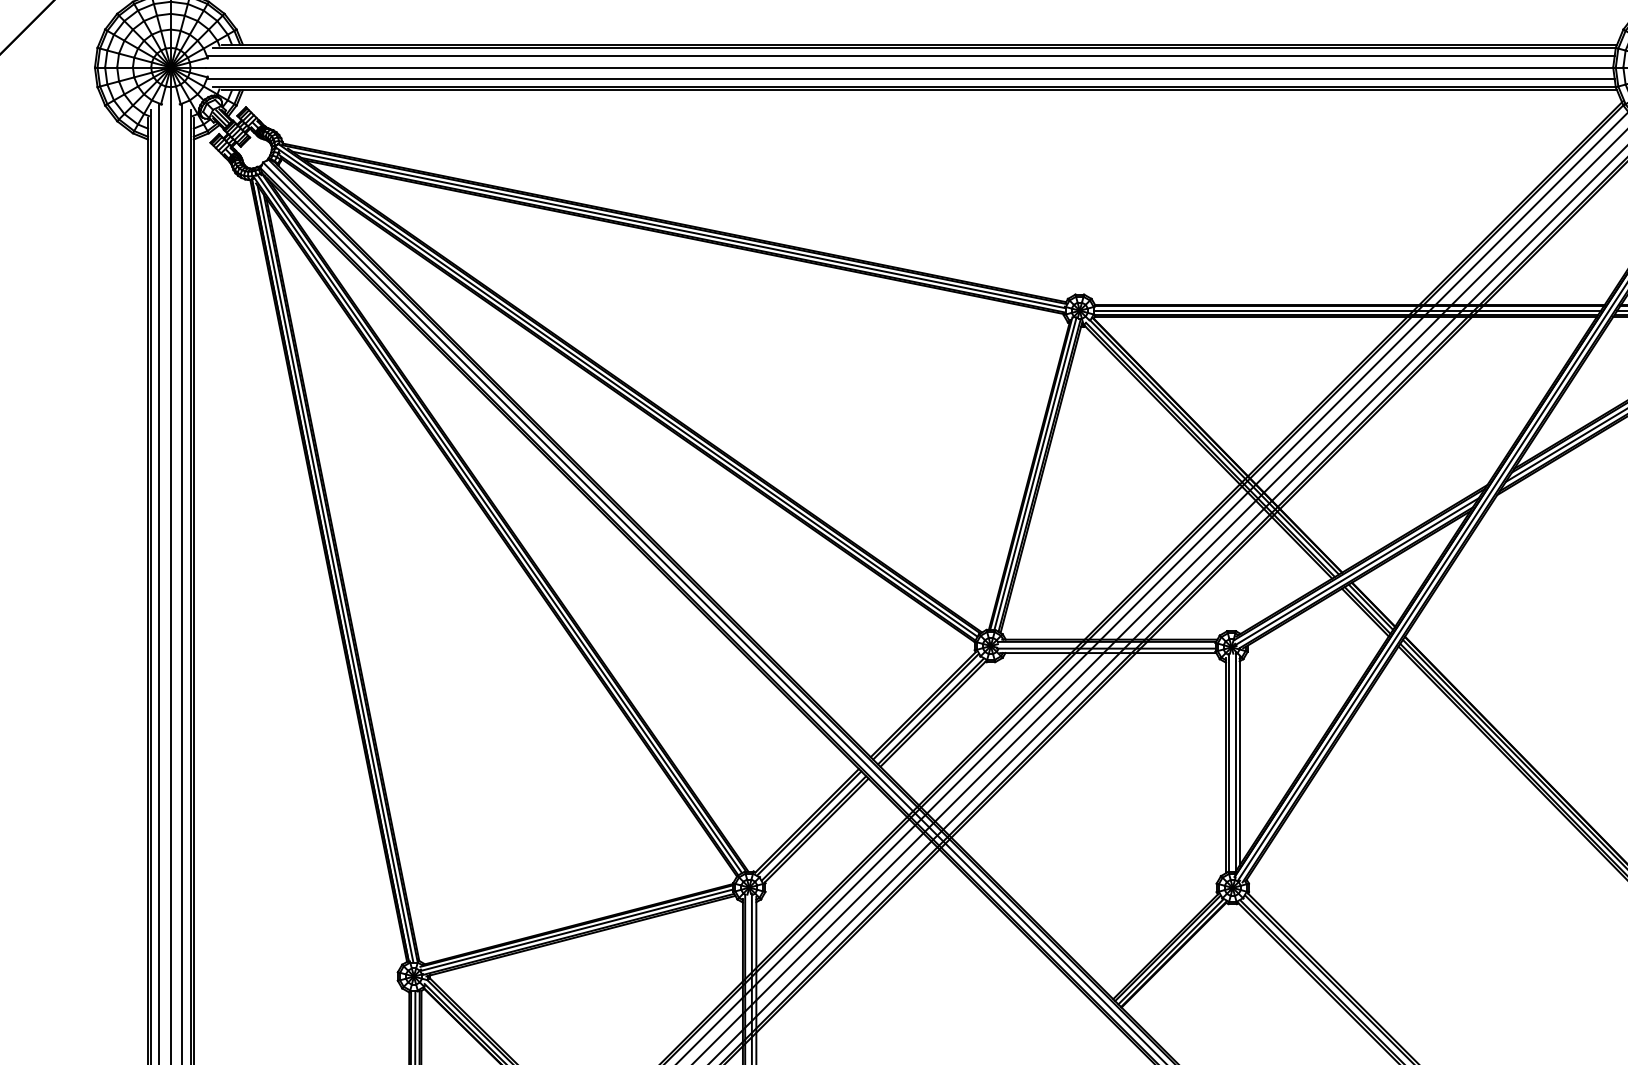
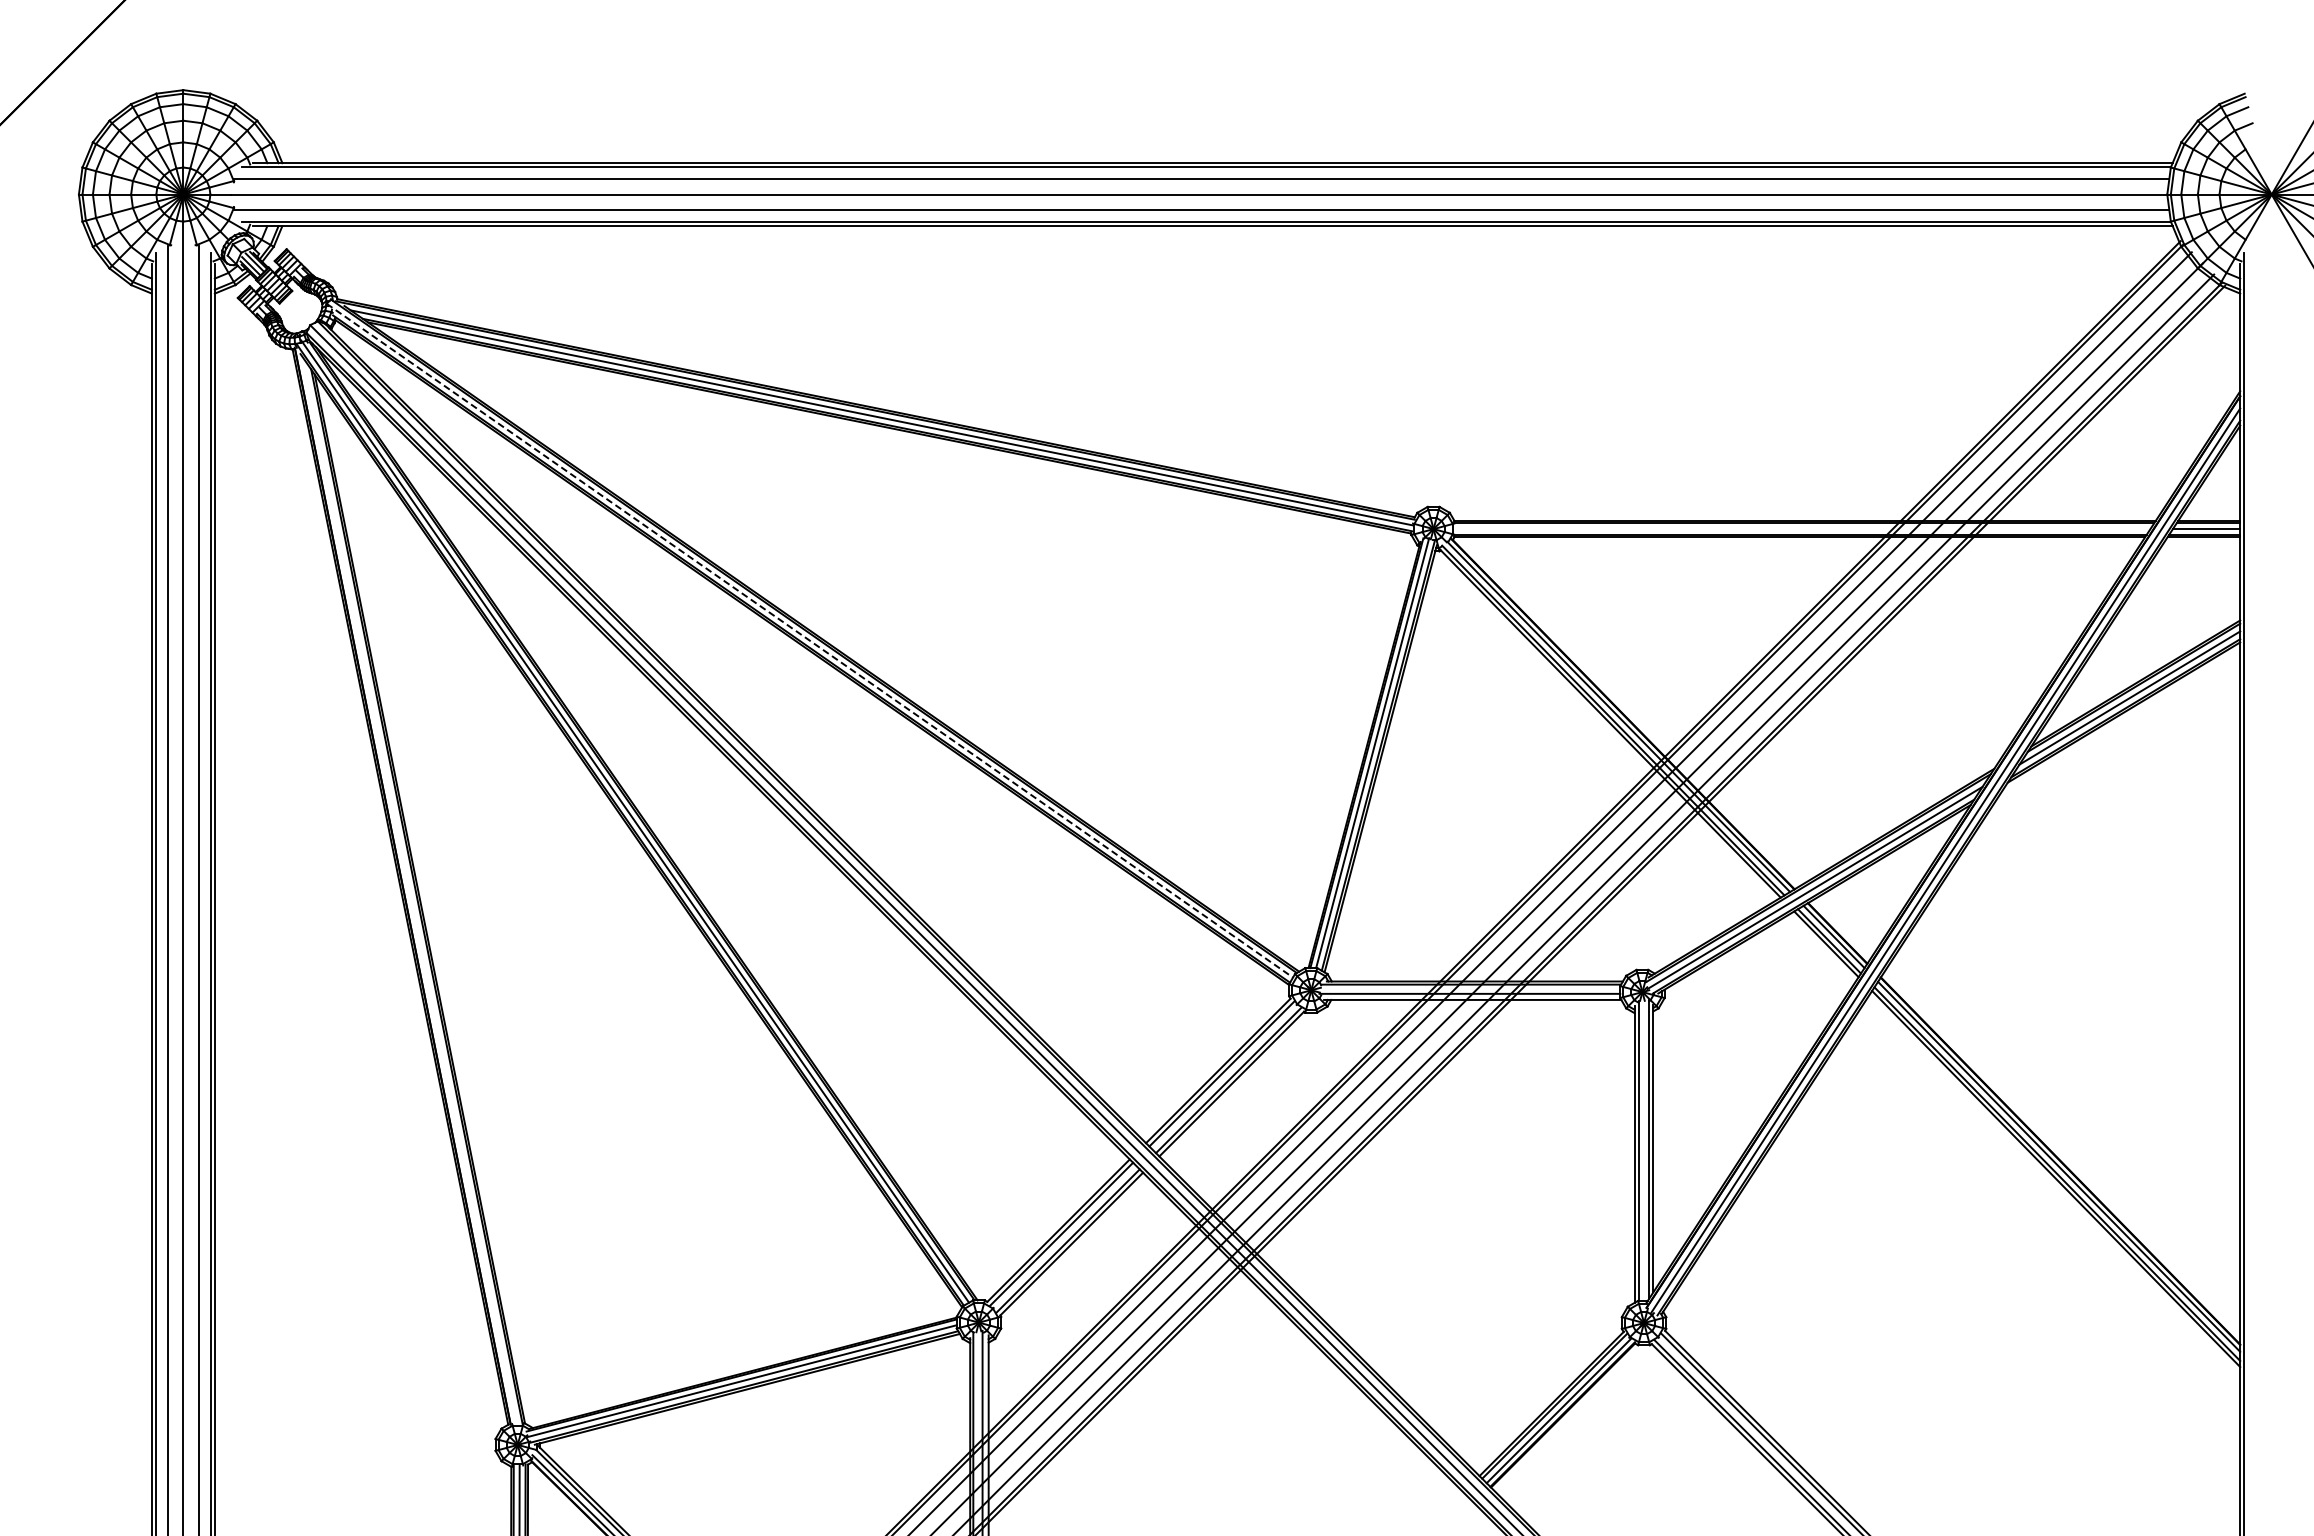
line: (1347, 311) -> (1801, 529), removed
line: (626, 391) -> (810, 640), solid -> dashed
line: (335, 573) -> (409, 890), removed

